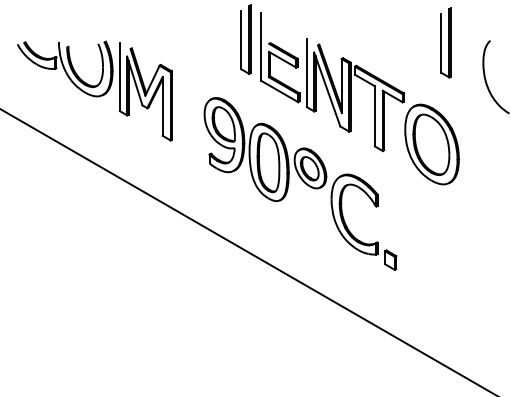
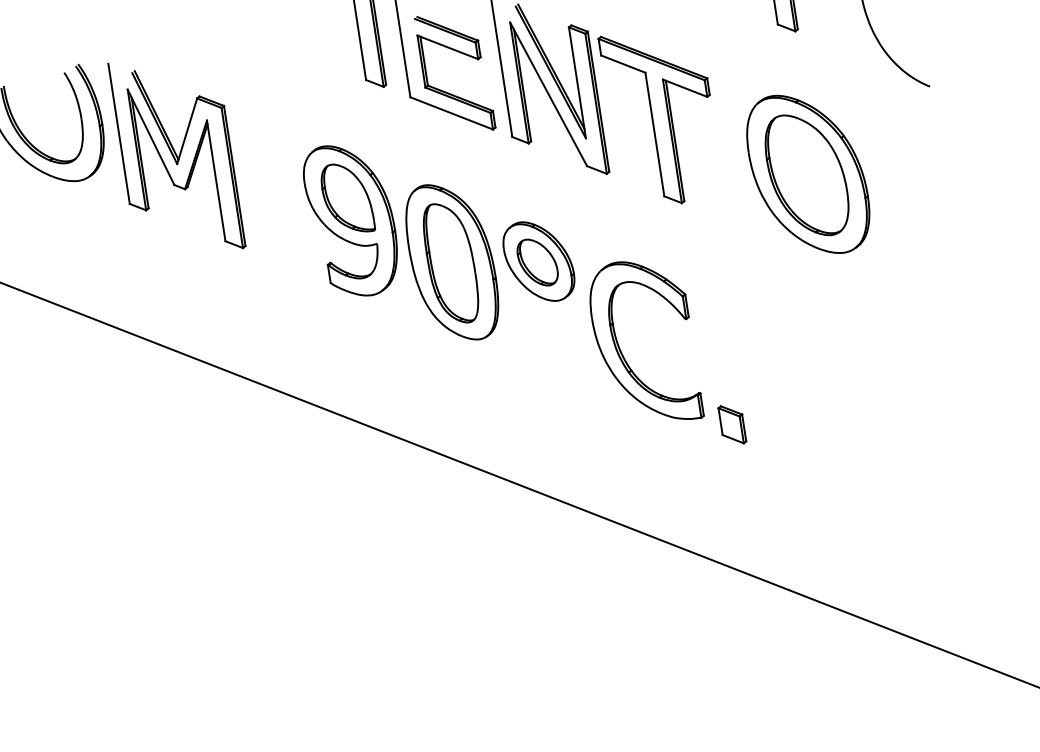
part: (431, 144) -> (807, 174), moved

